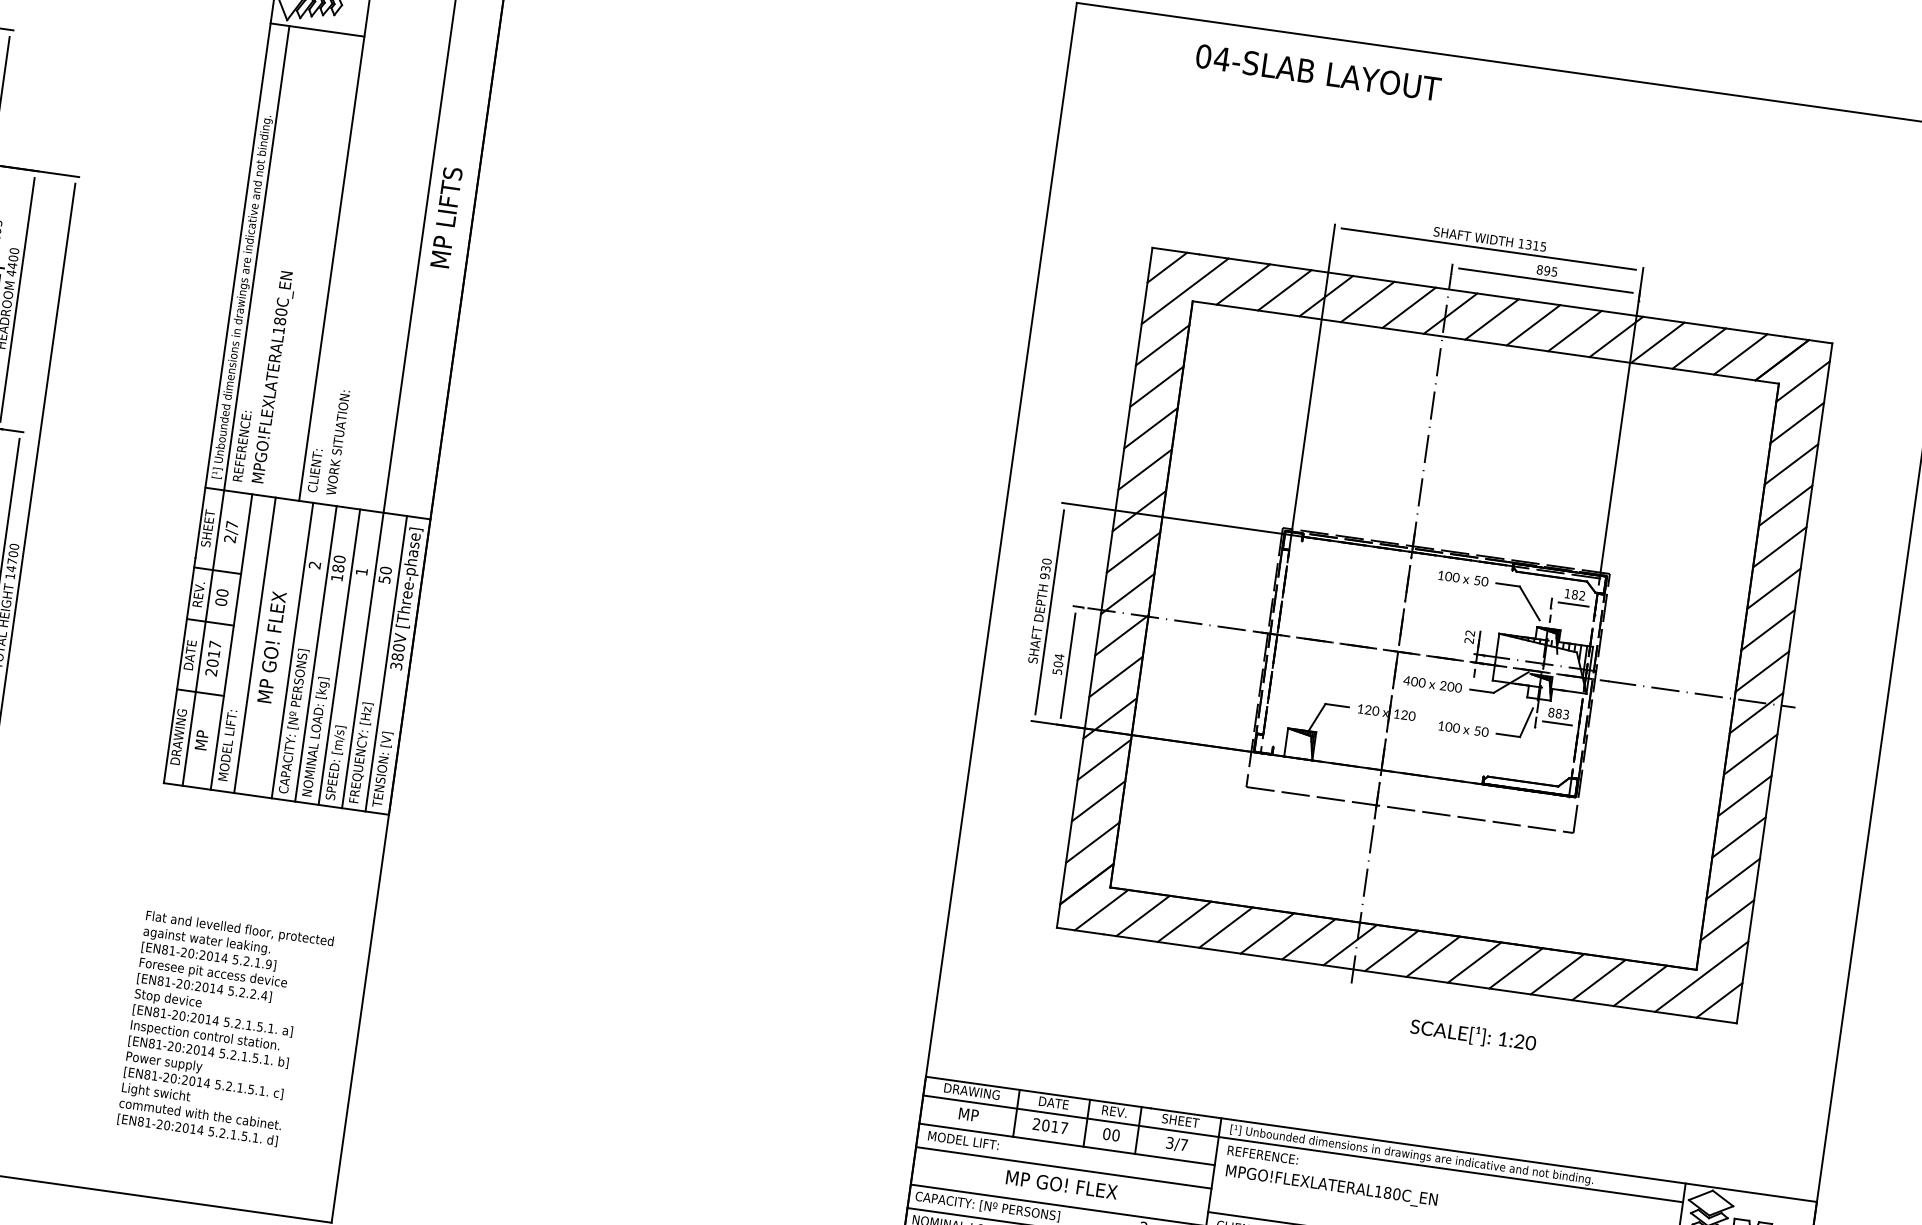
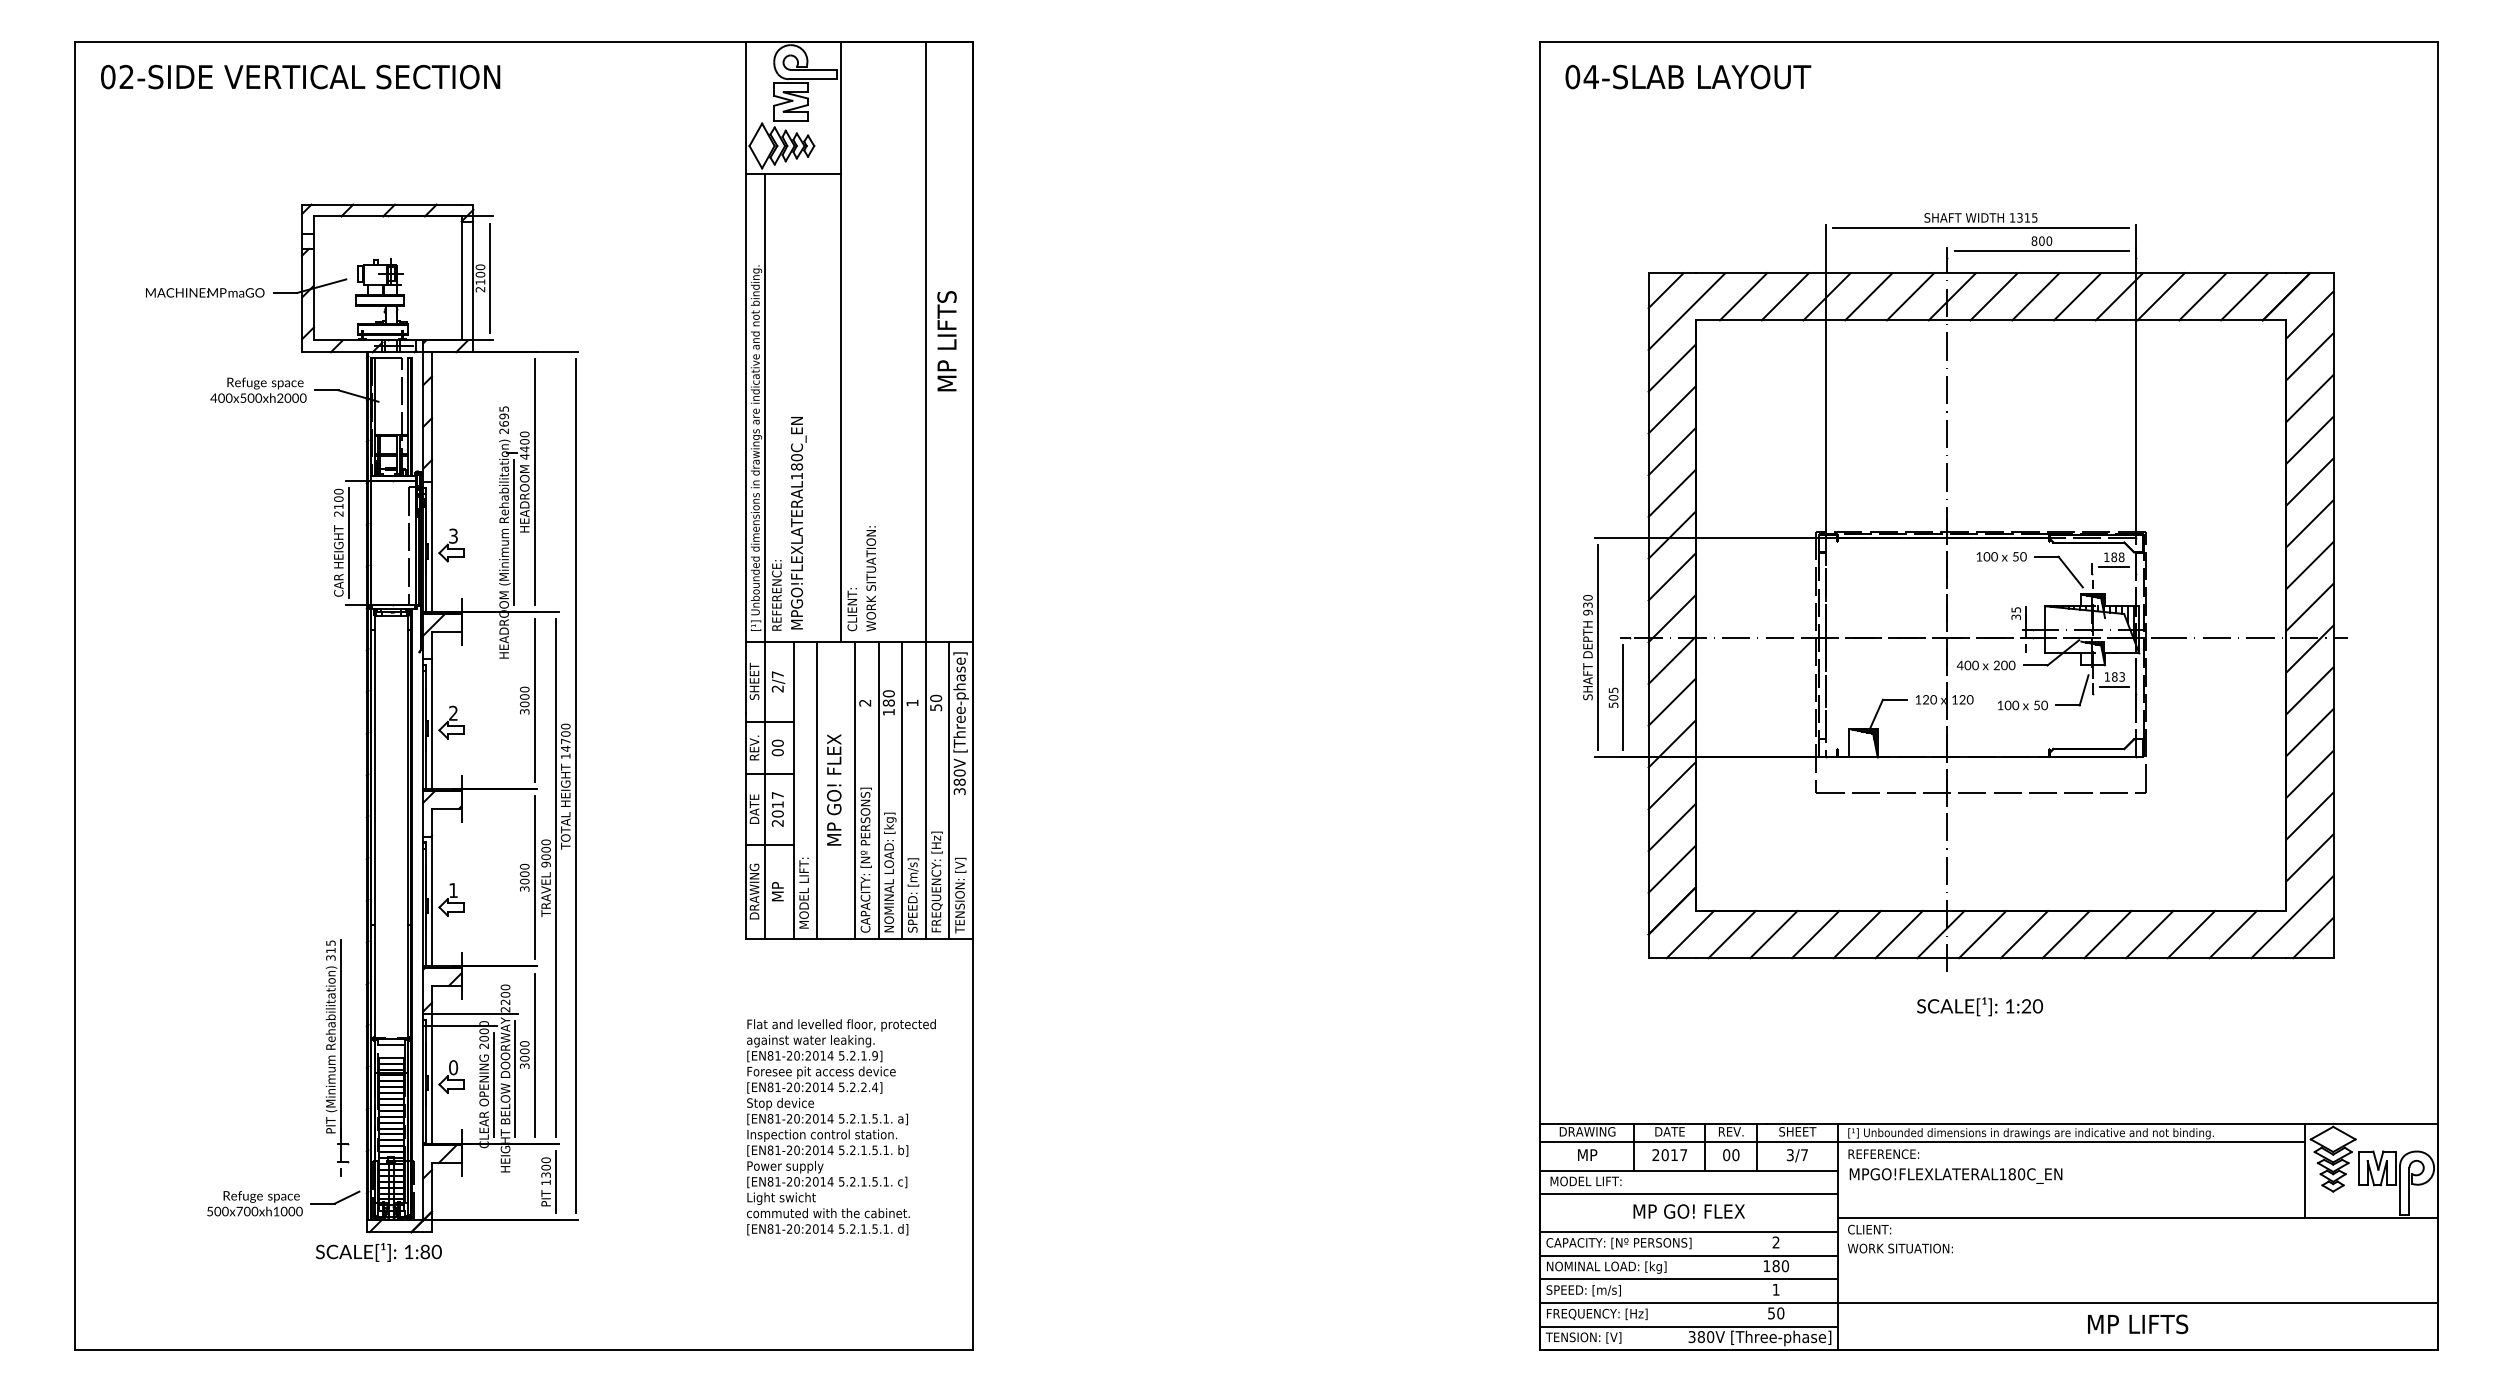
text: (1318, 72) -> (1688, 76), moved
text: (1550, 270) -> (2045, 240), 895 -> 800
text: (1582, 596) -> (2121, 557), 182 -> 188
text: (1470, 636) -> (2016, 613), 22 -> 35
text: (1059, 657) -> (1613, 690), 504 -> 505
text: (1551, 712) -> (2107, 676), 883 -> 183
text: (225, 1030) -> (841, 1127), moved
text: (1472, 1035) -> (1979, 1006), moved

